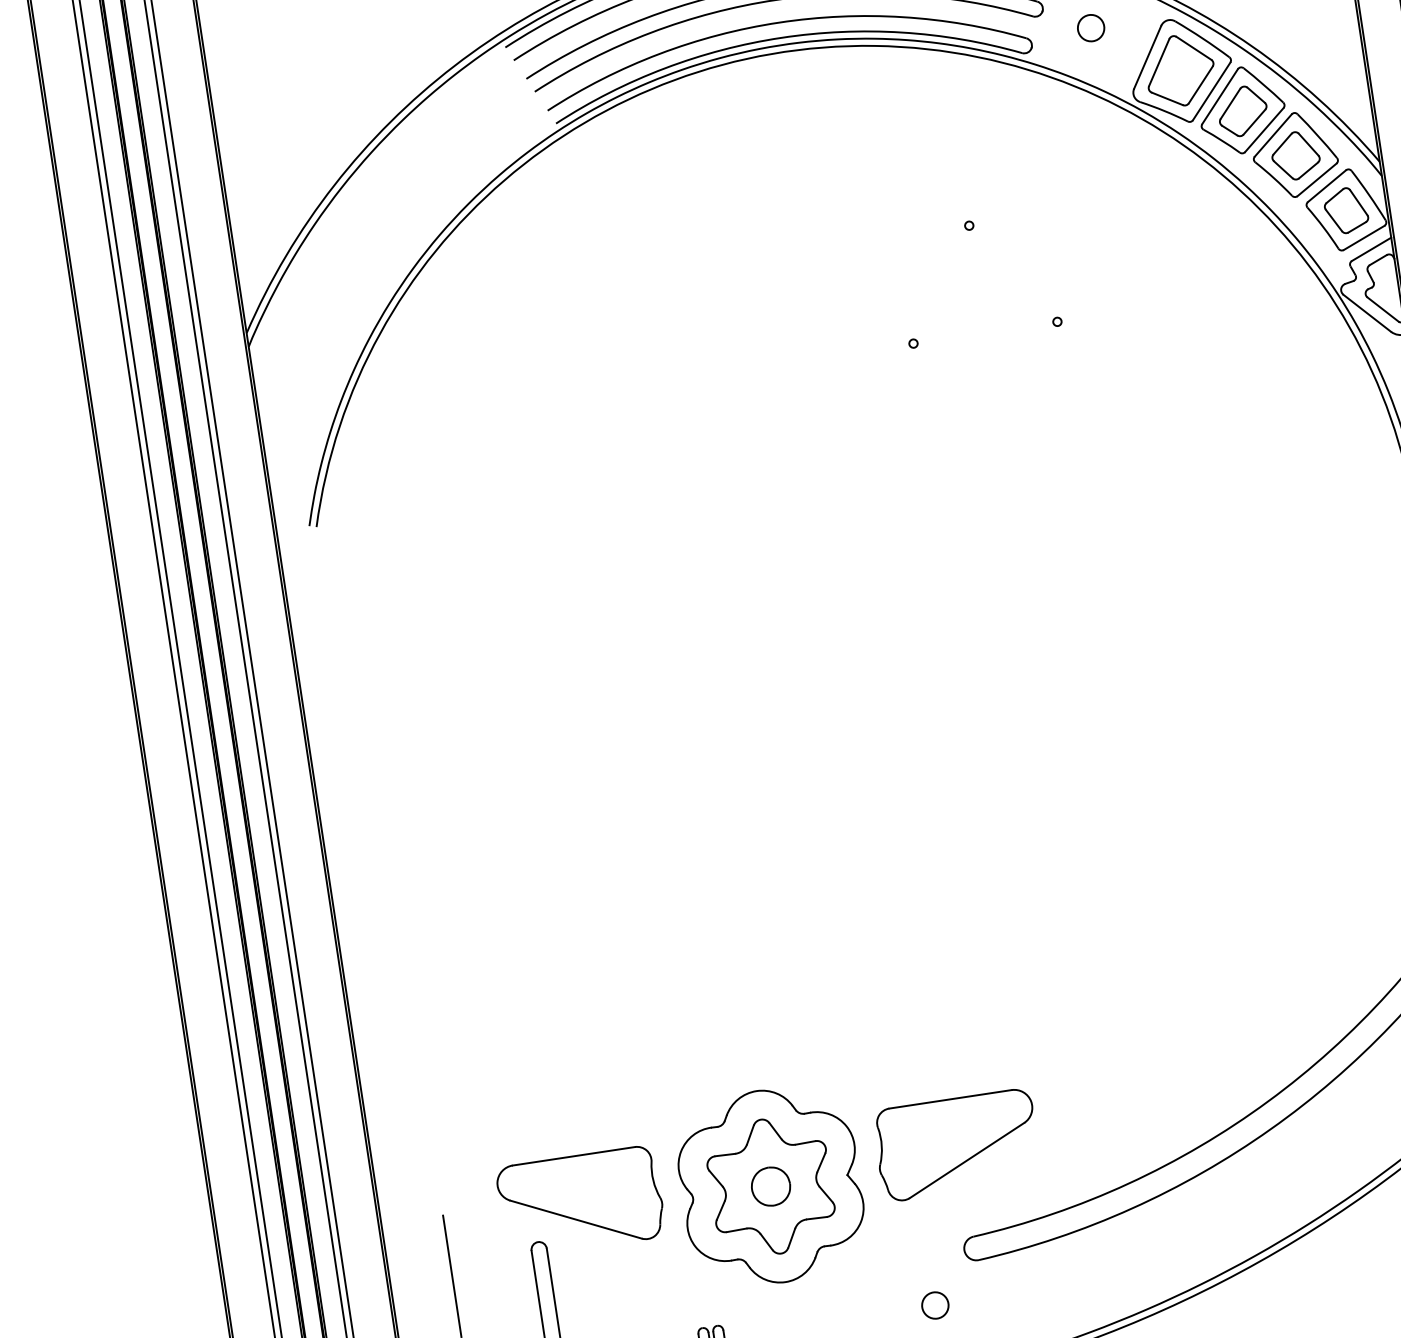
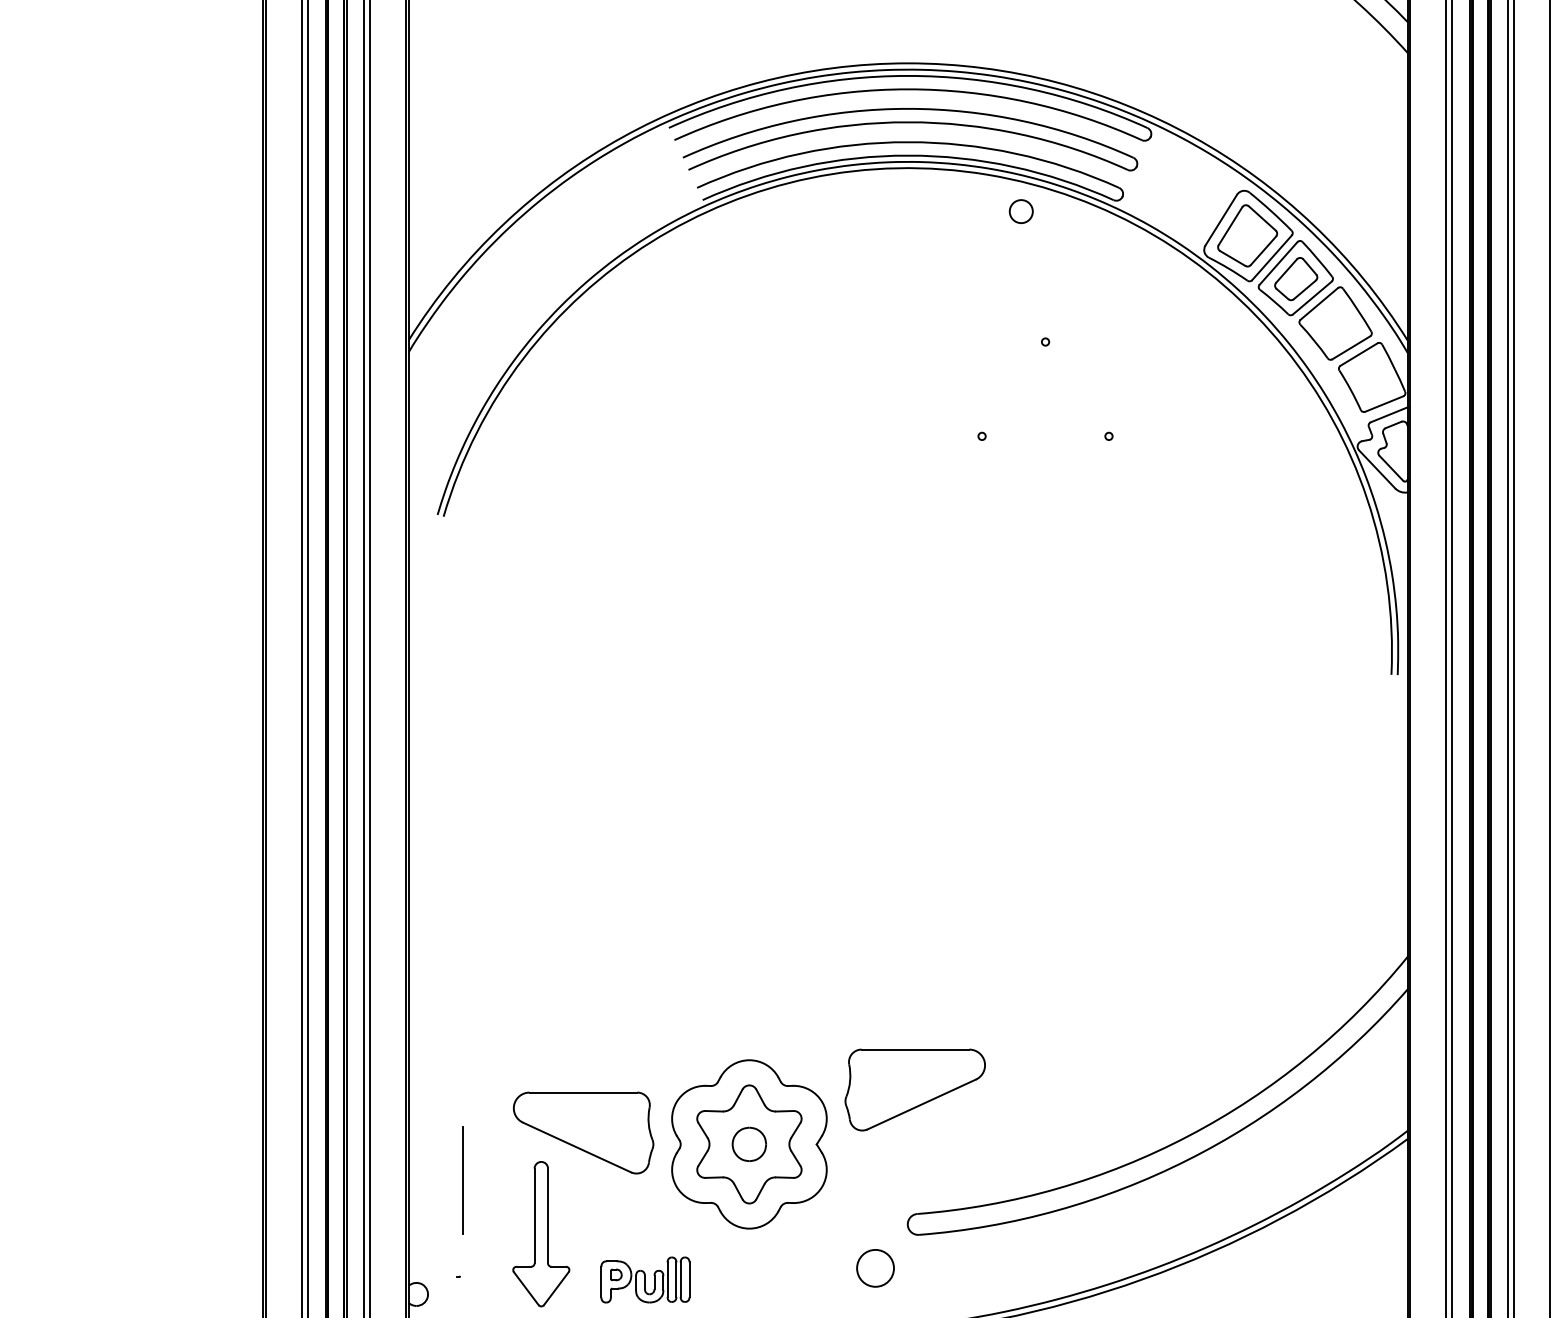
circle: (1090, 28) -> (1020, 211), moved
part: (1295, 156) -> (1335, 324), removed
part: (1346, 209) -> (1372, 377), removed
part: (956, 1144) -> (914, 1089), moved
circle: (935, 1304) -> (875, 1267), size x1.6

